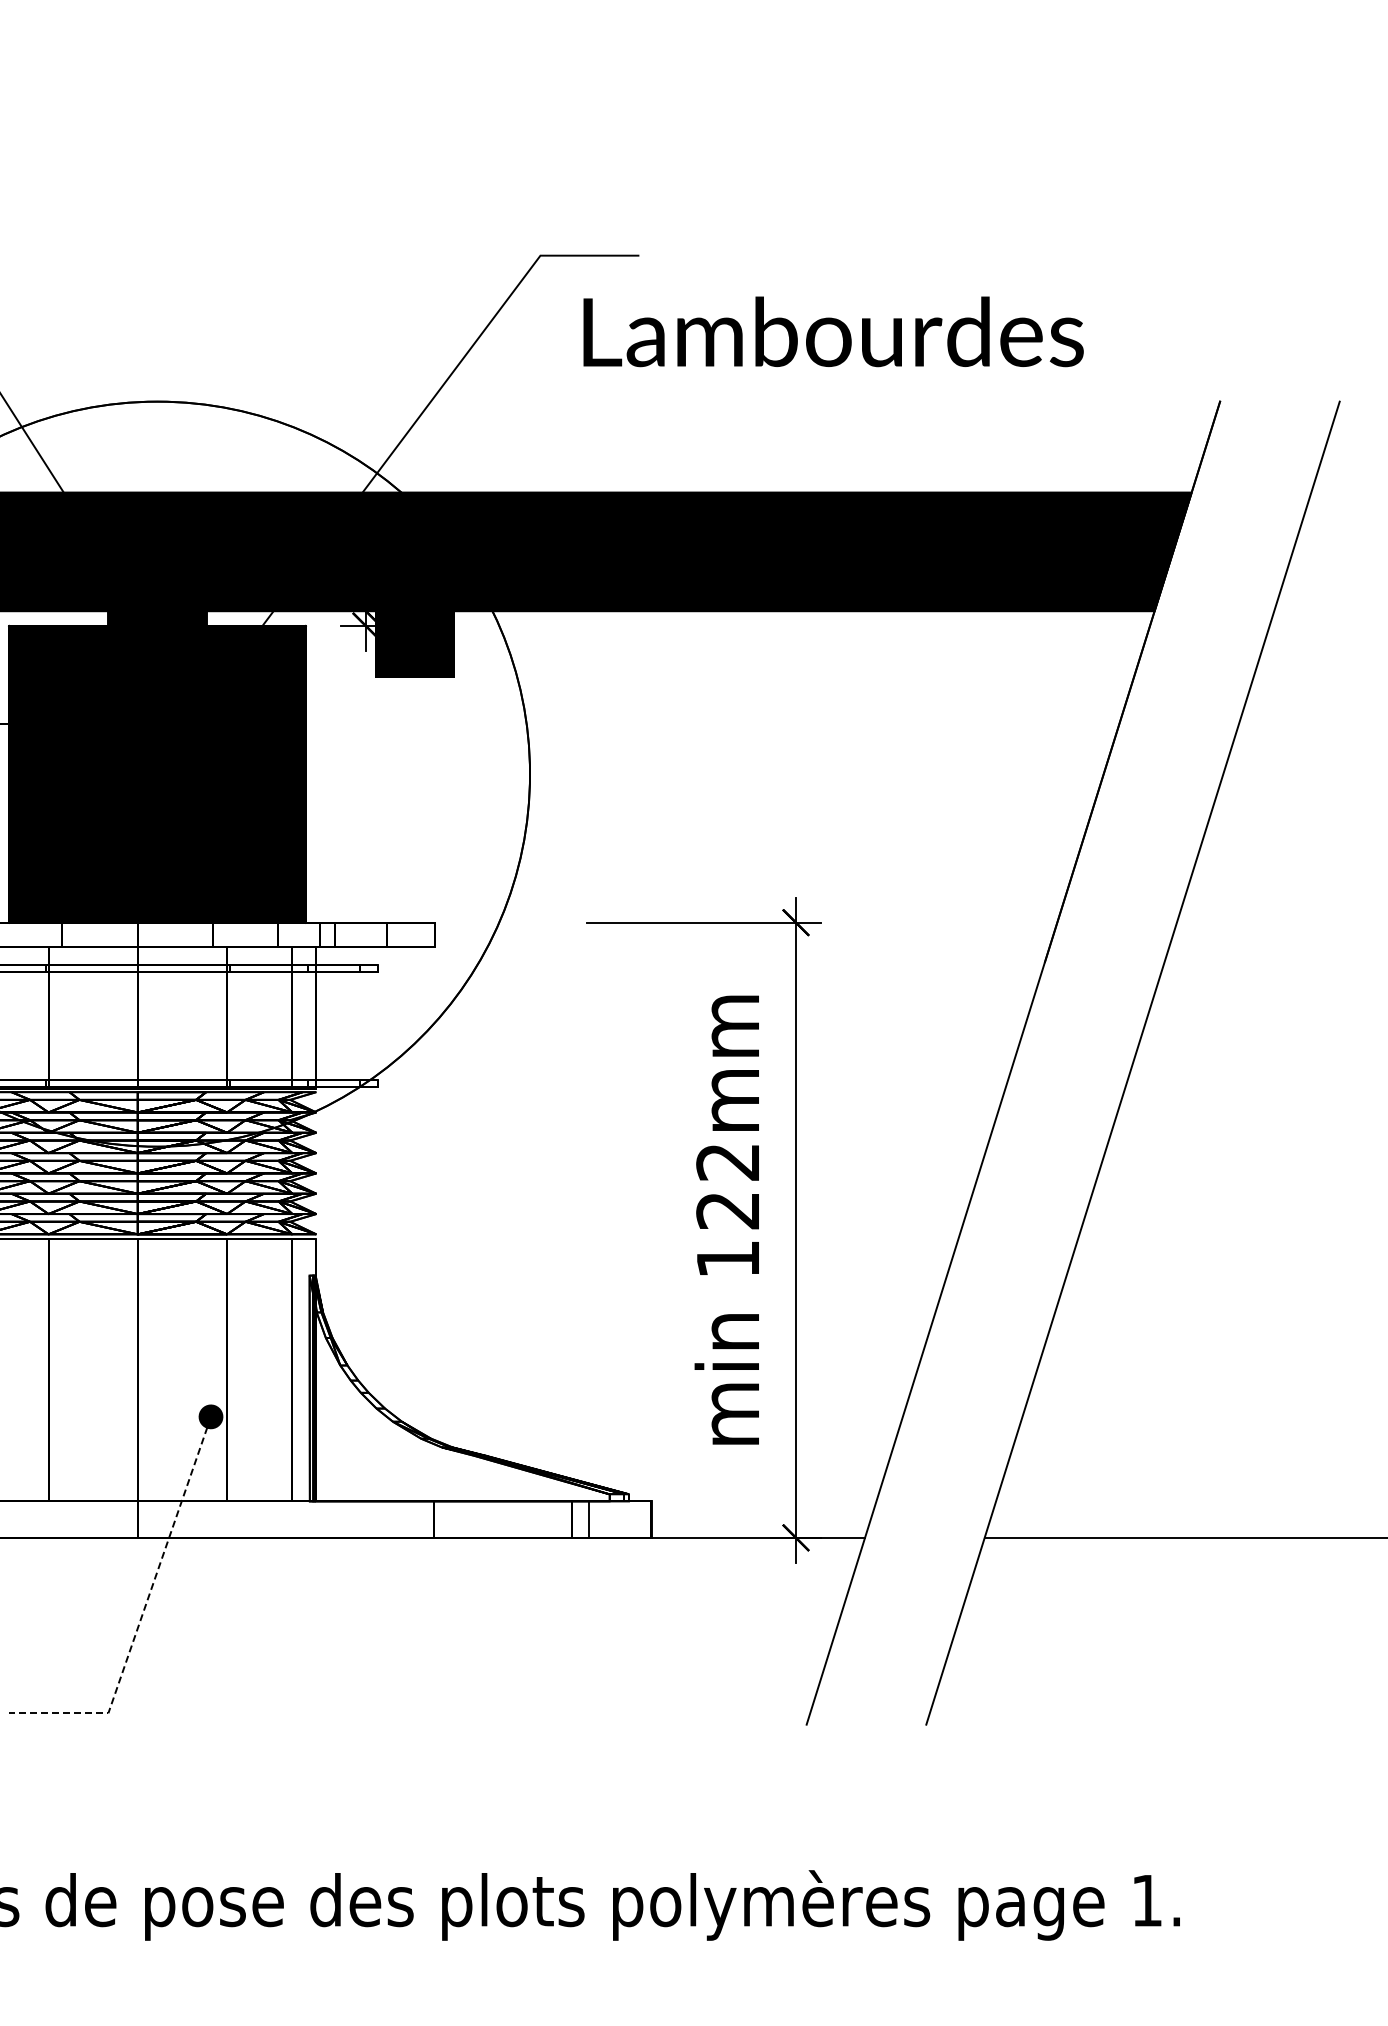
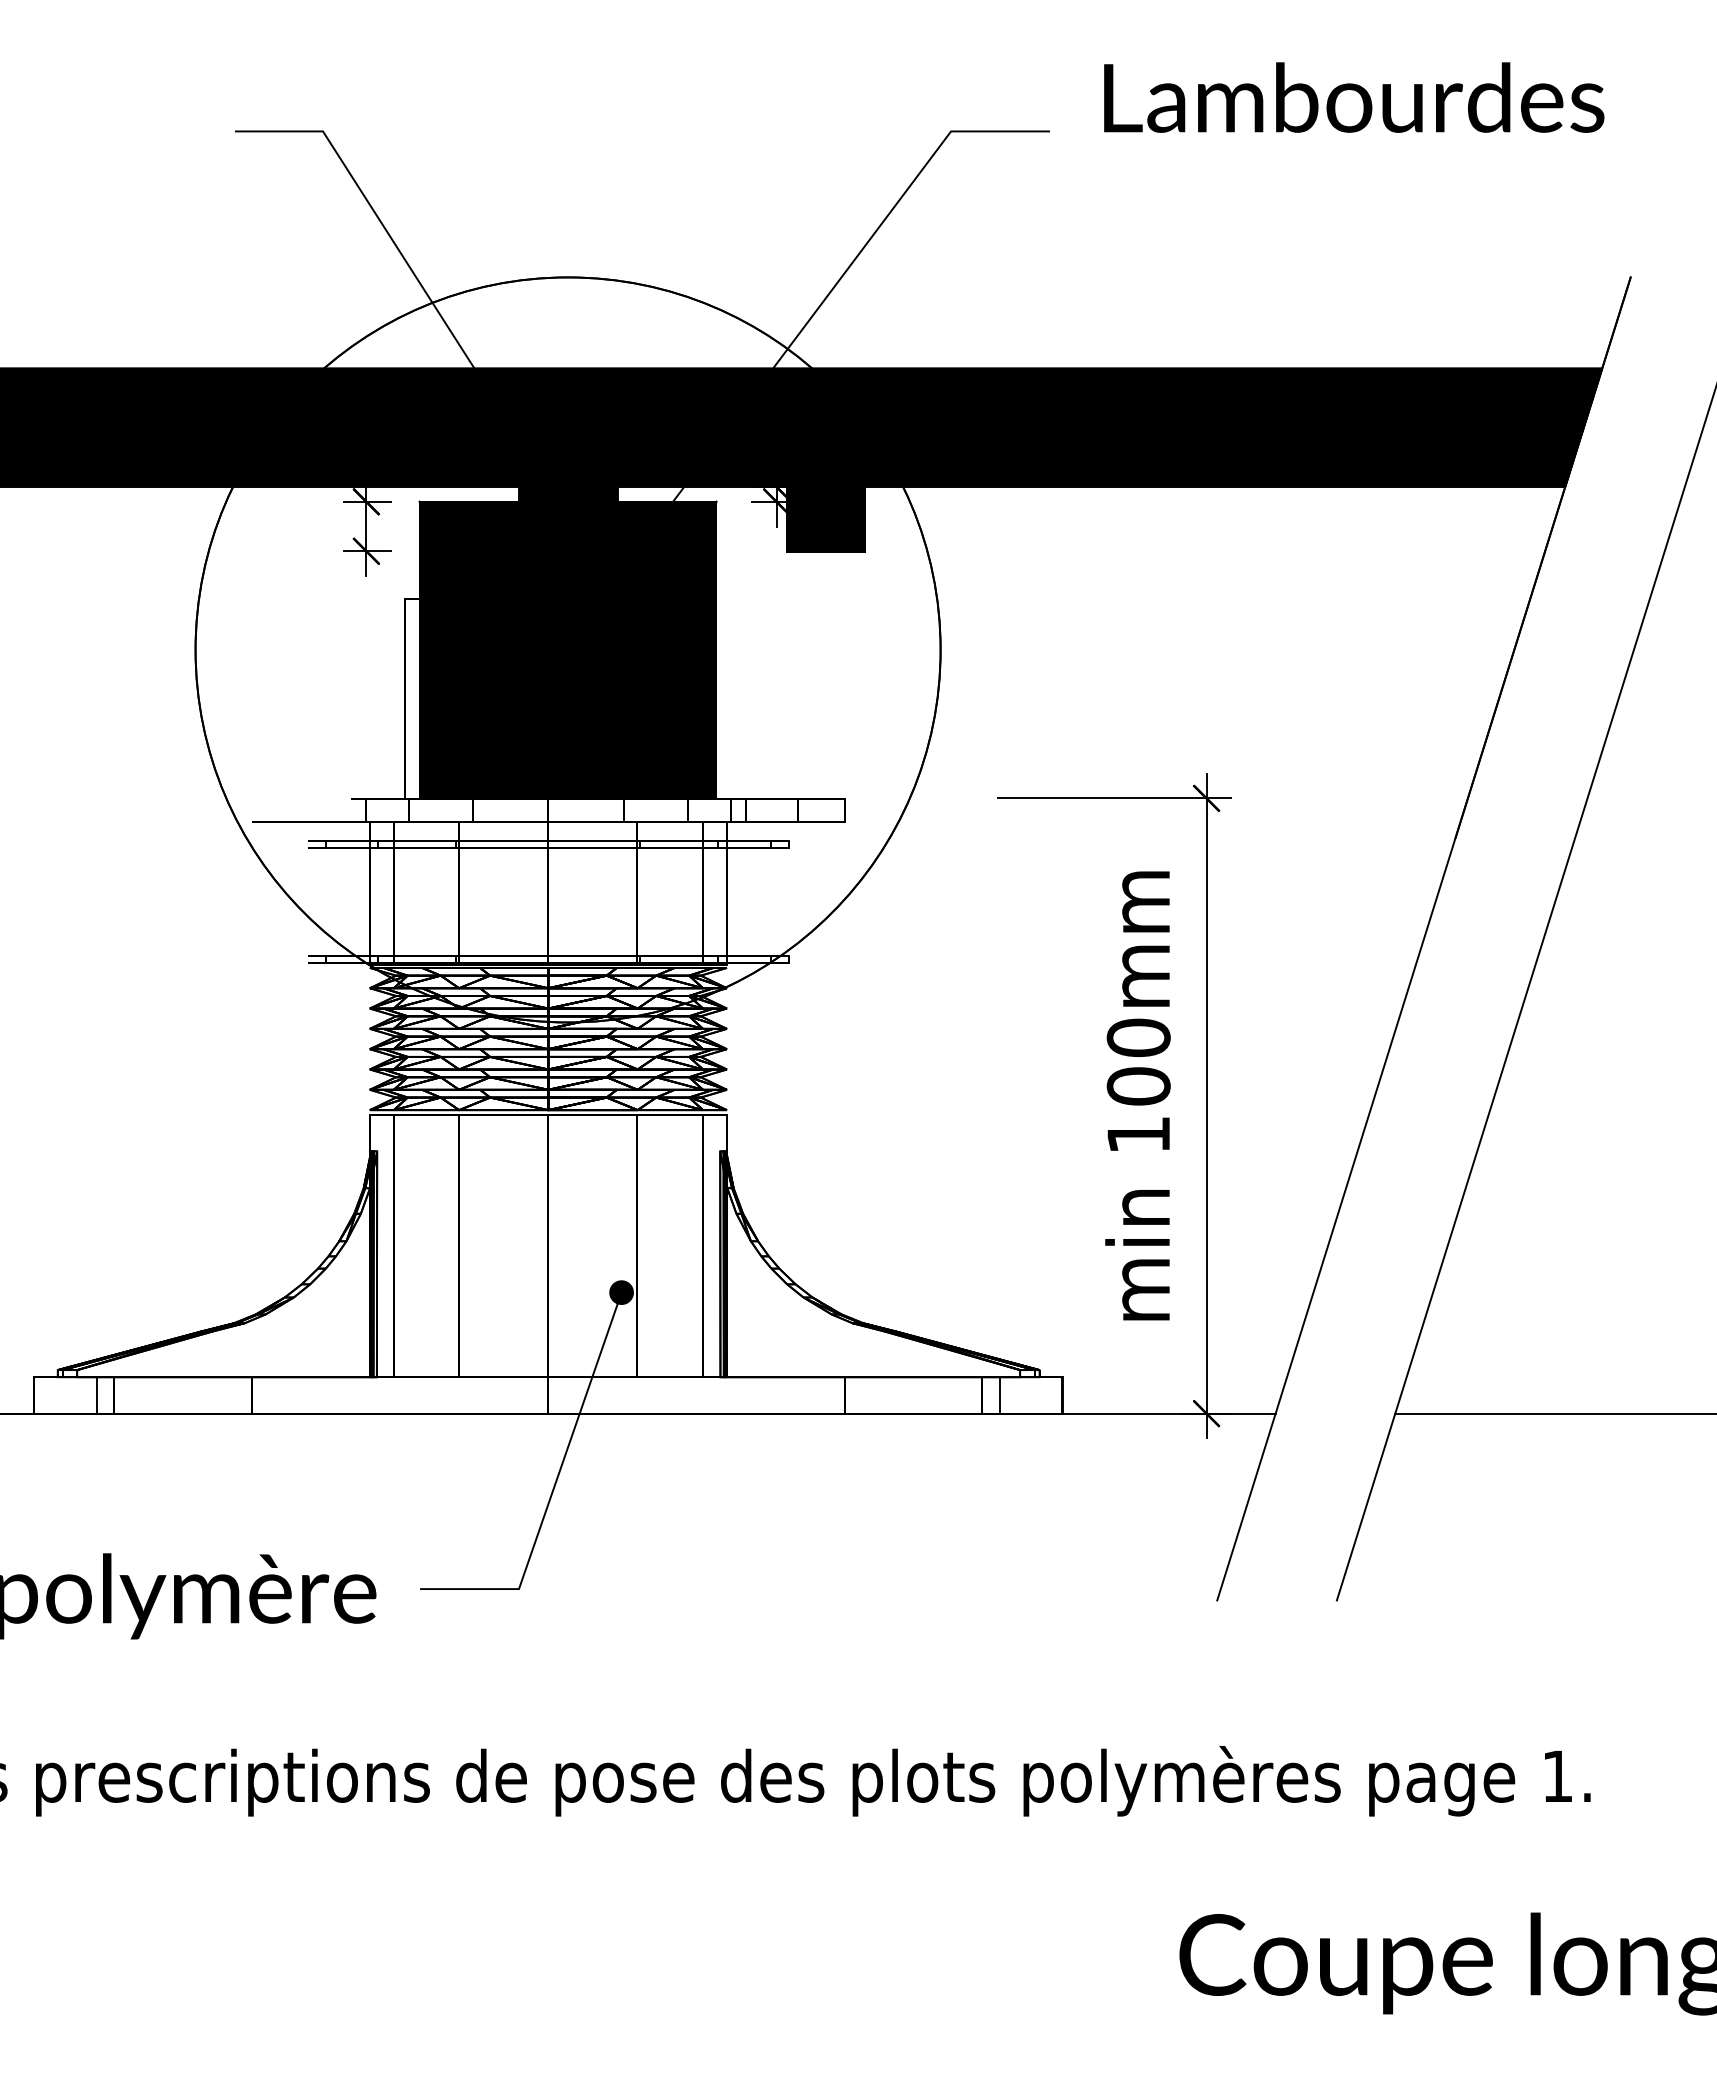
text: (833, 331) -> (1354, 97), moved
text: (727, 1185) -> (1138, 1061), 122mm -> 100mm
line: (142, 1612) -> (553, 1488), dashed -> solid

